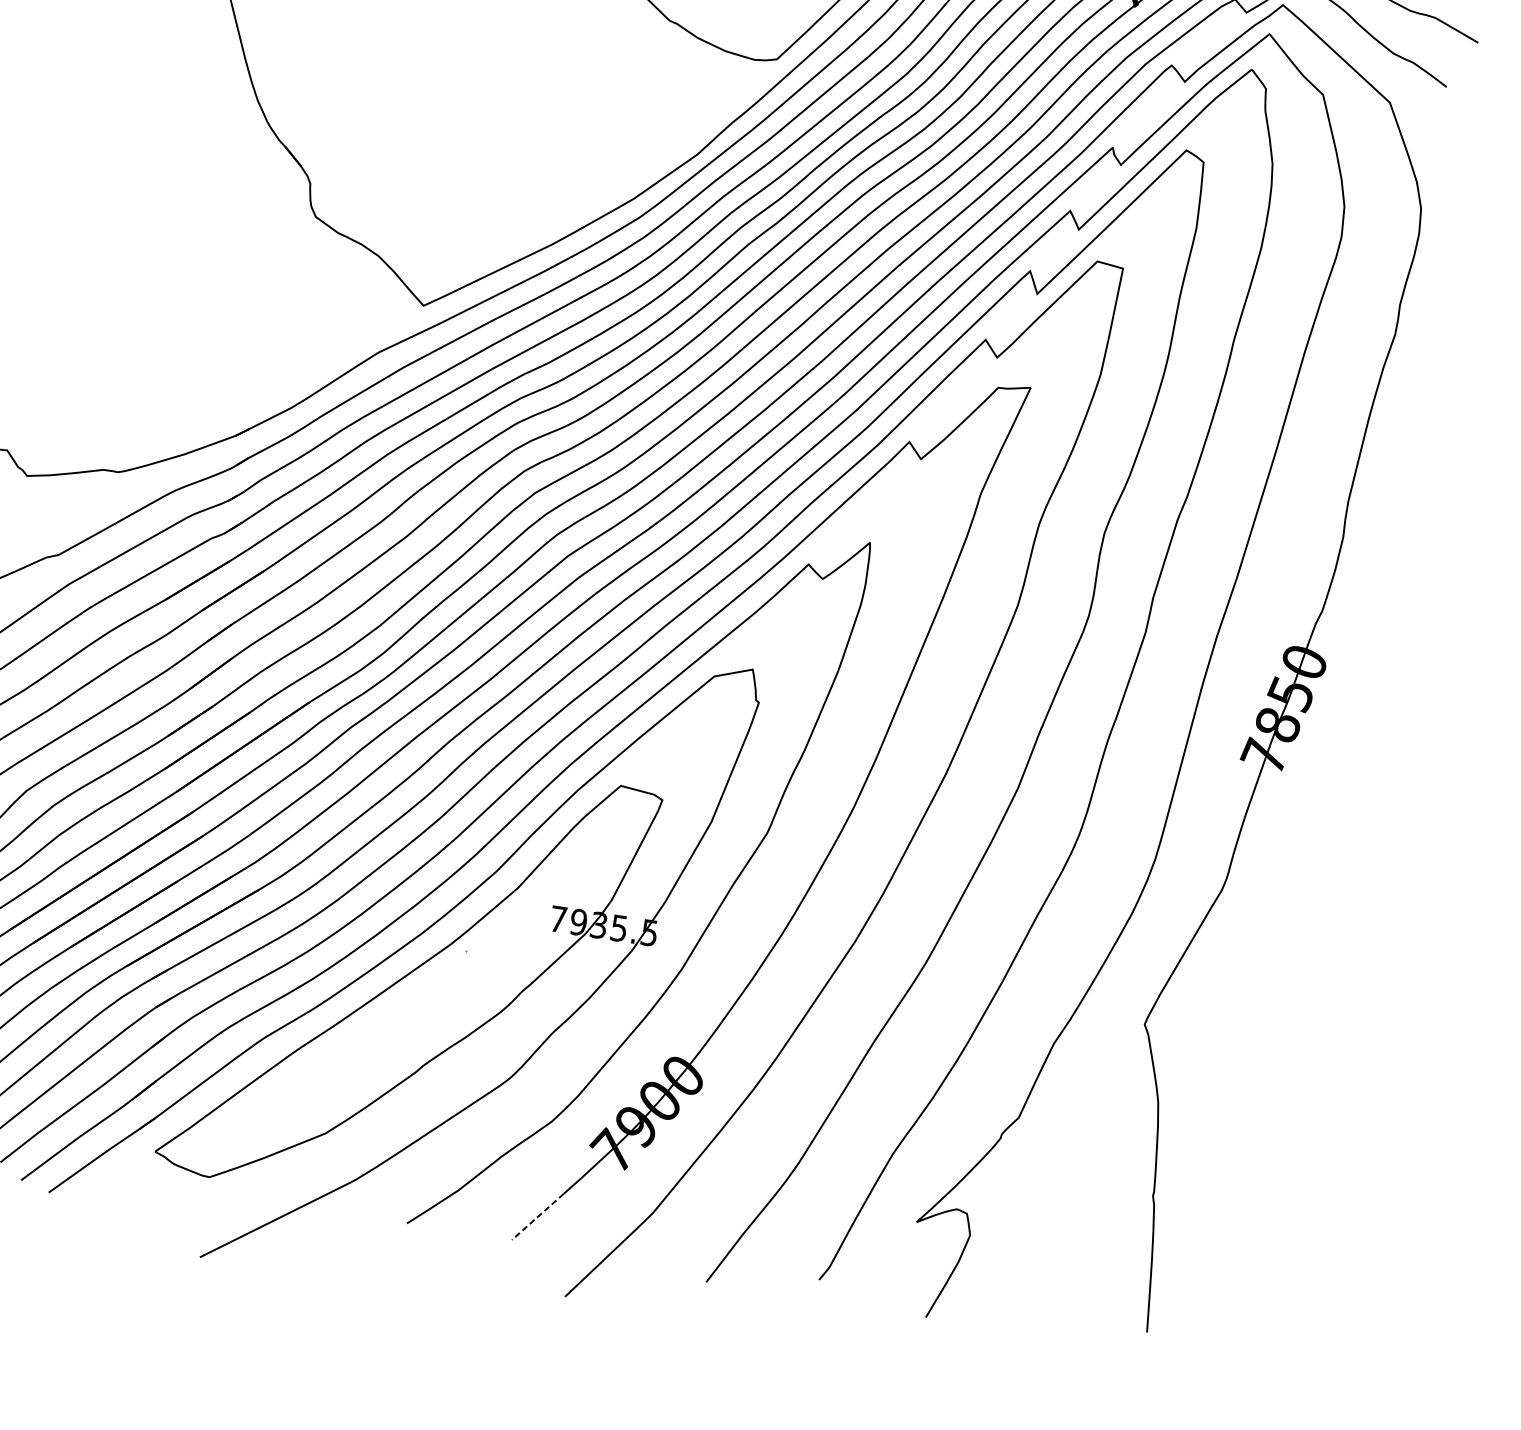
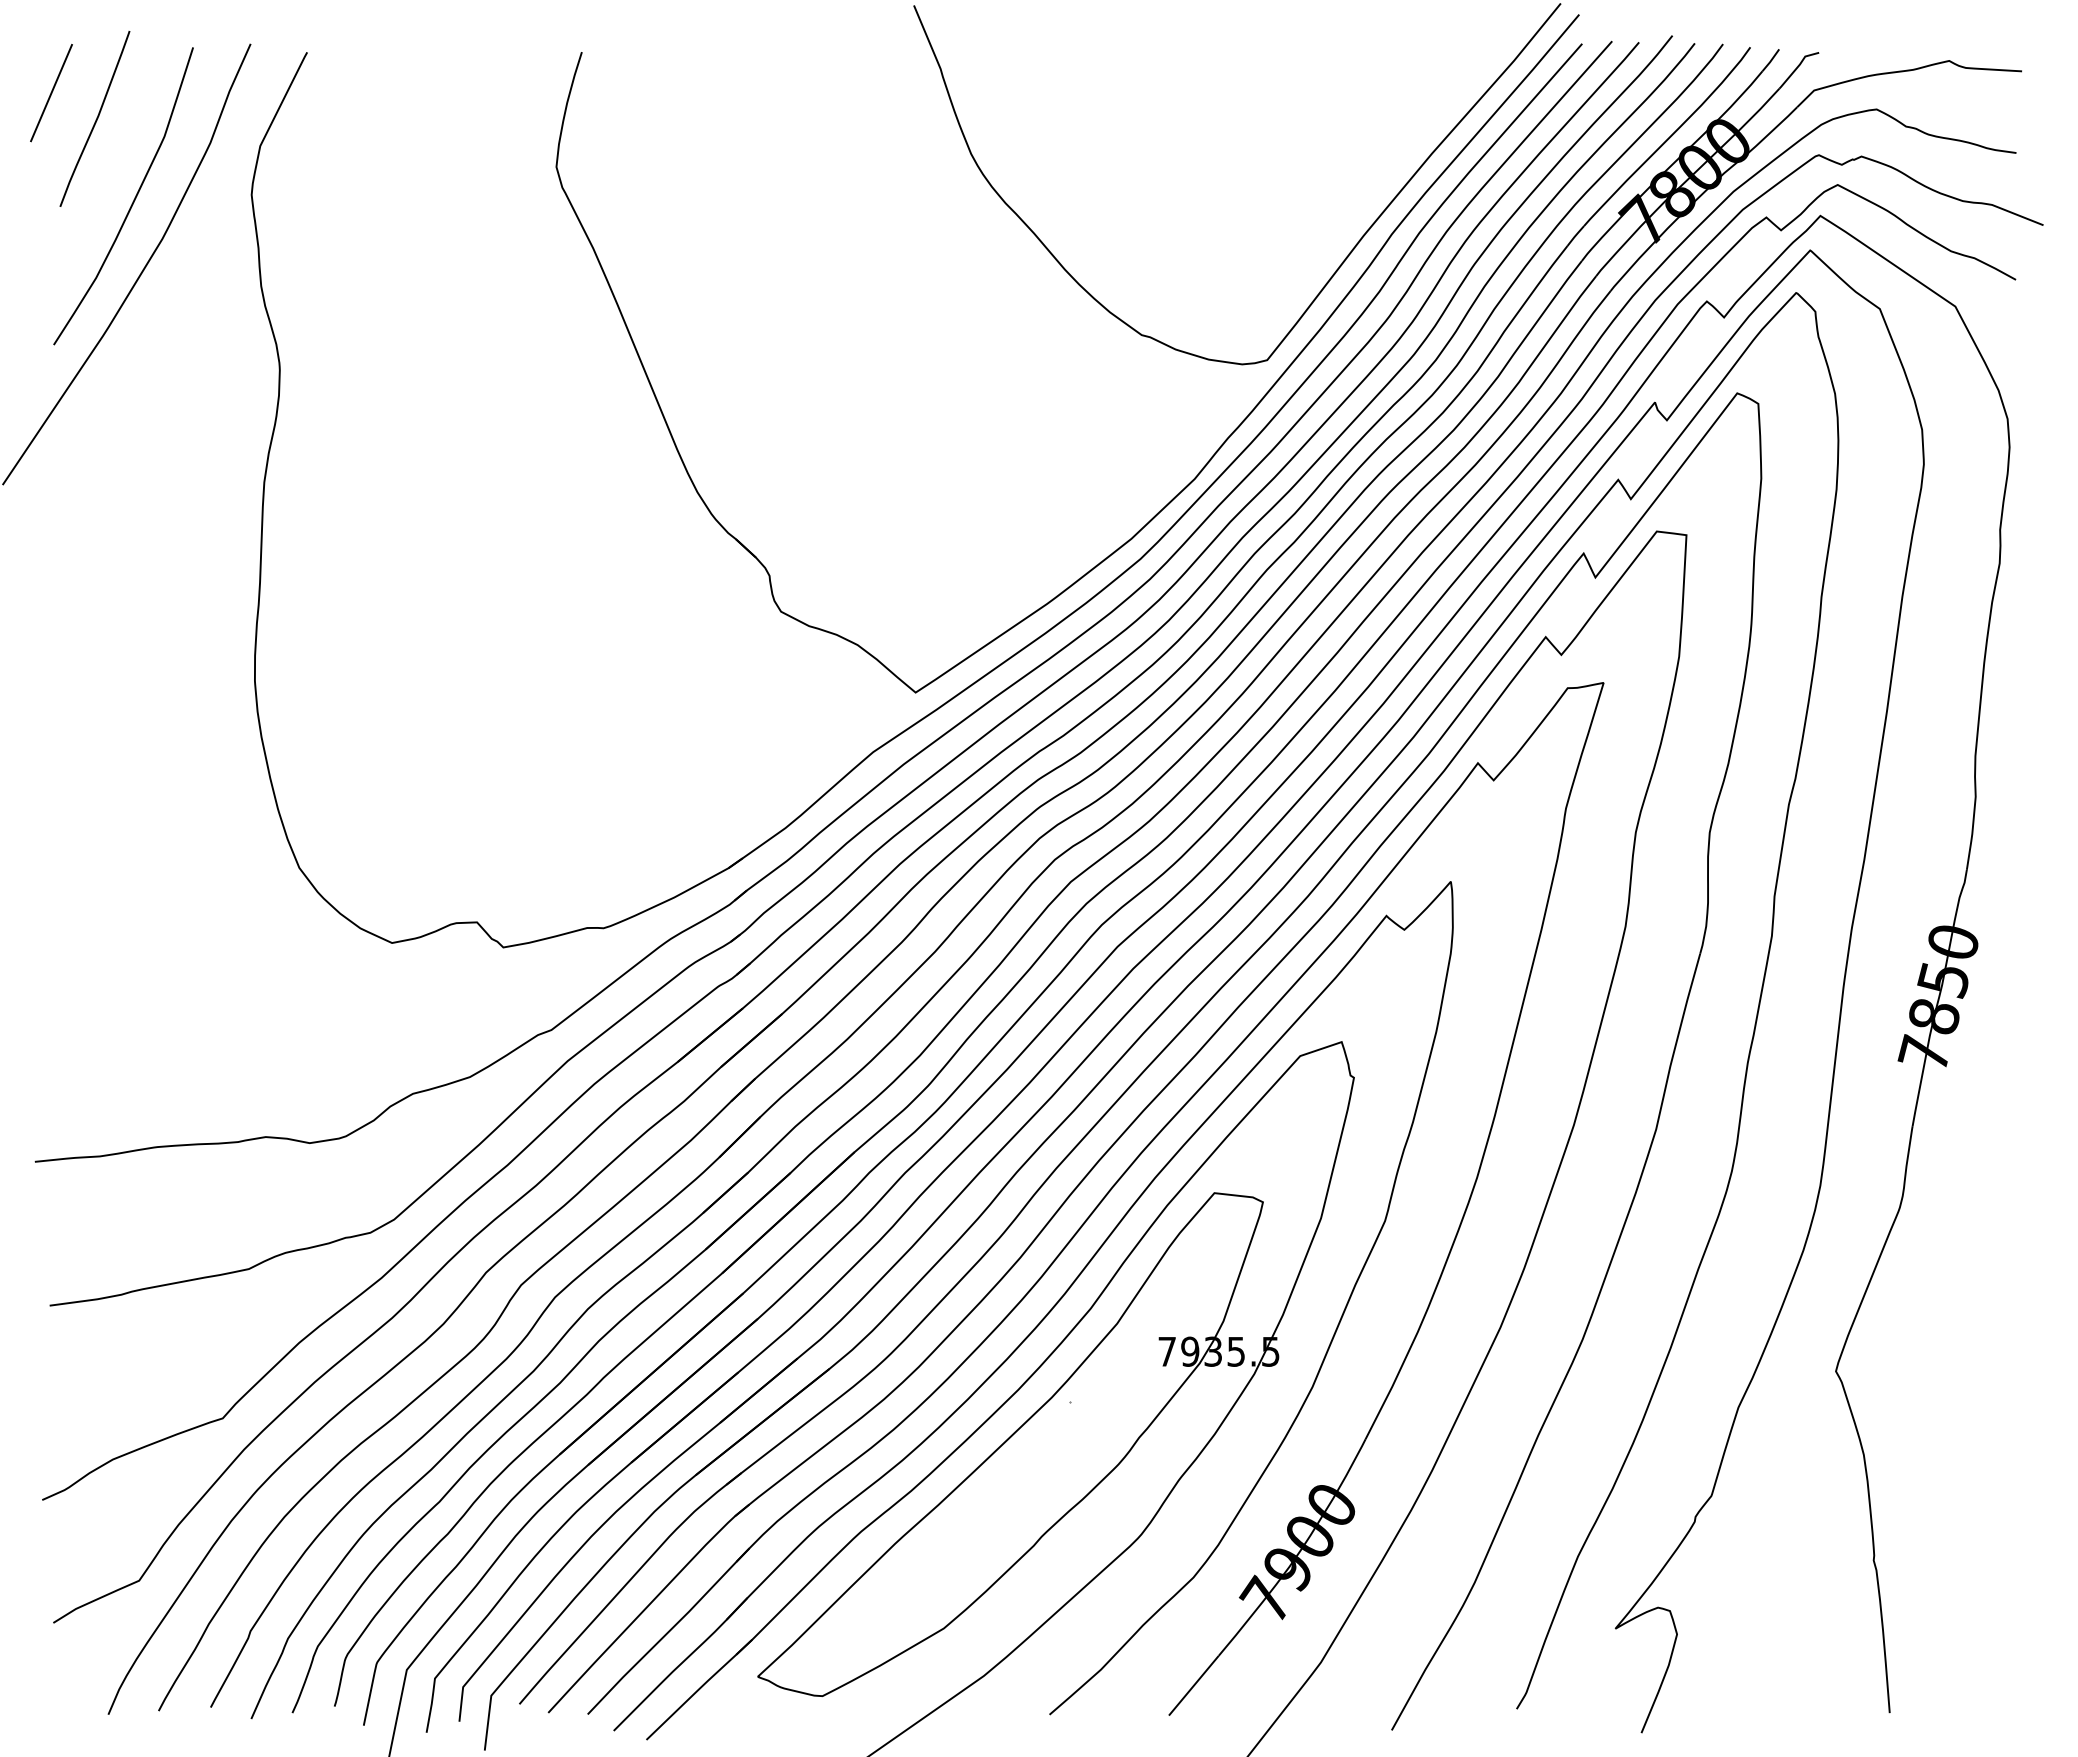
line: (537, 1216) -> (1193, 1685), dashed -> solid

